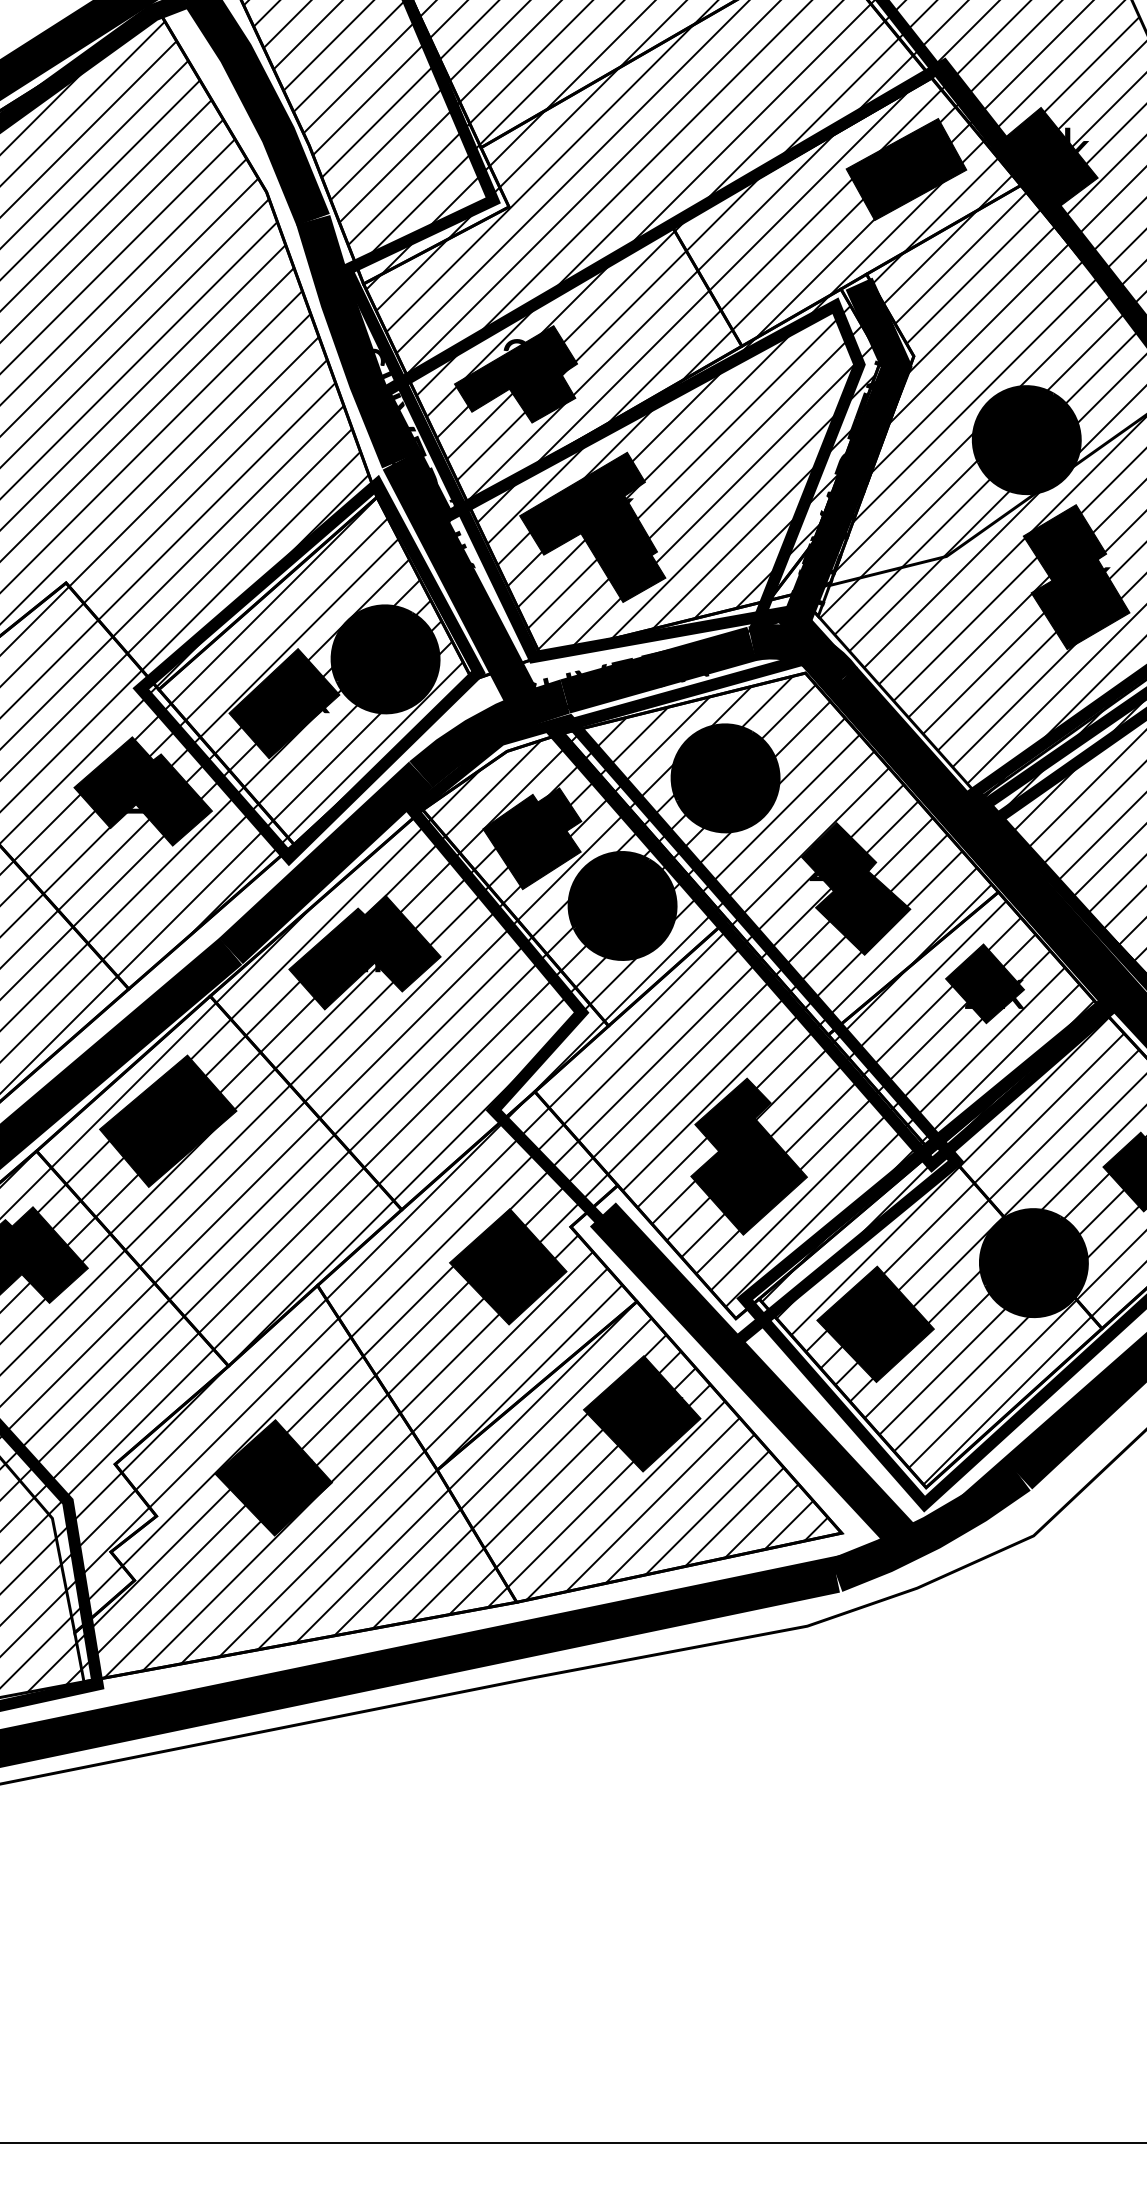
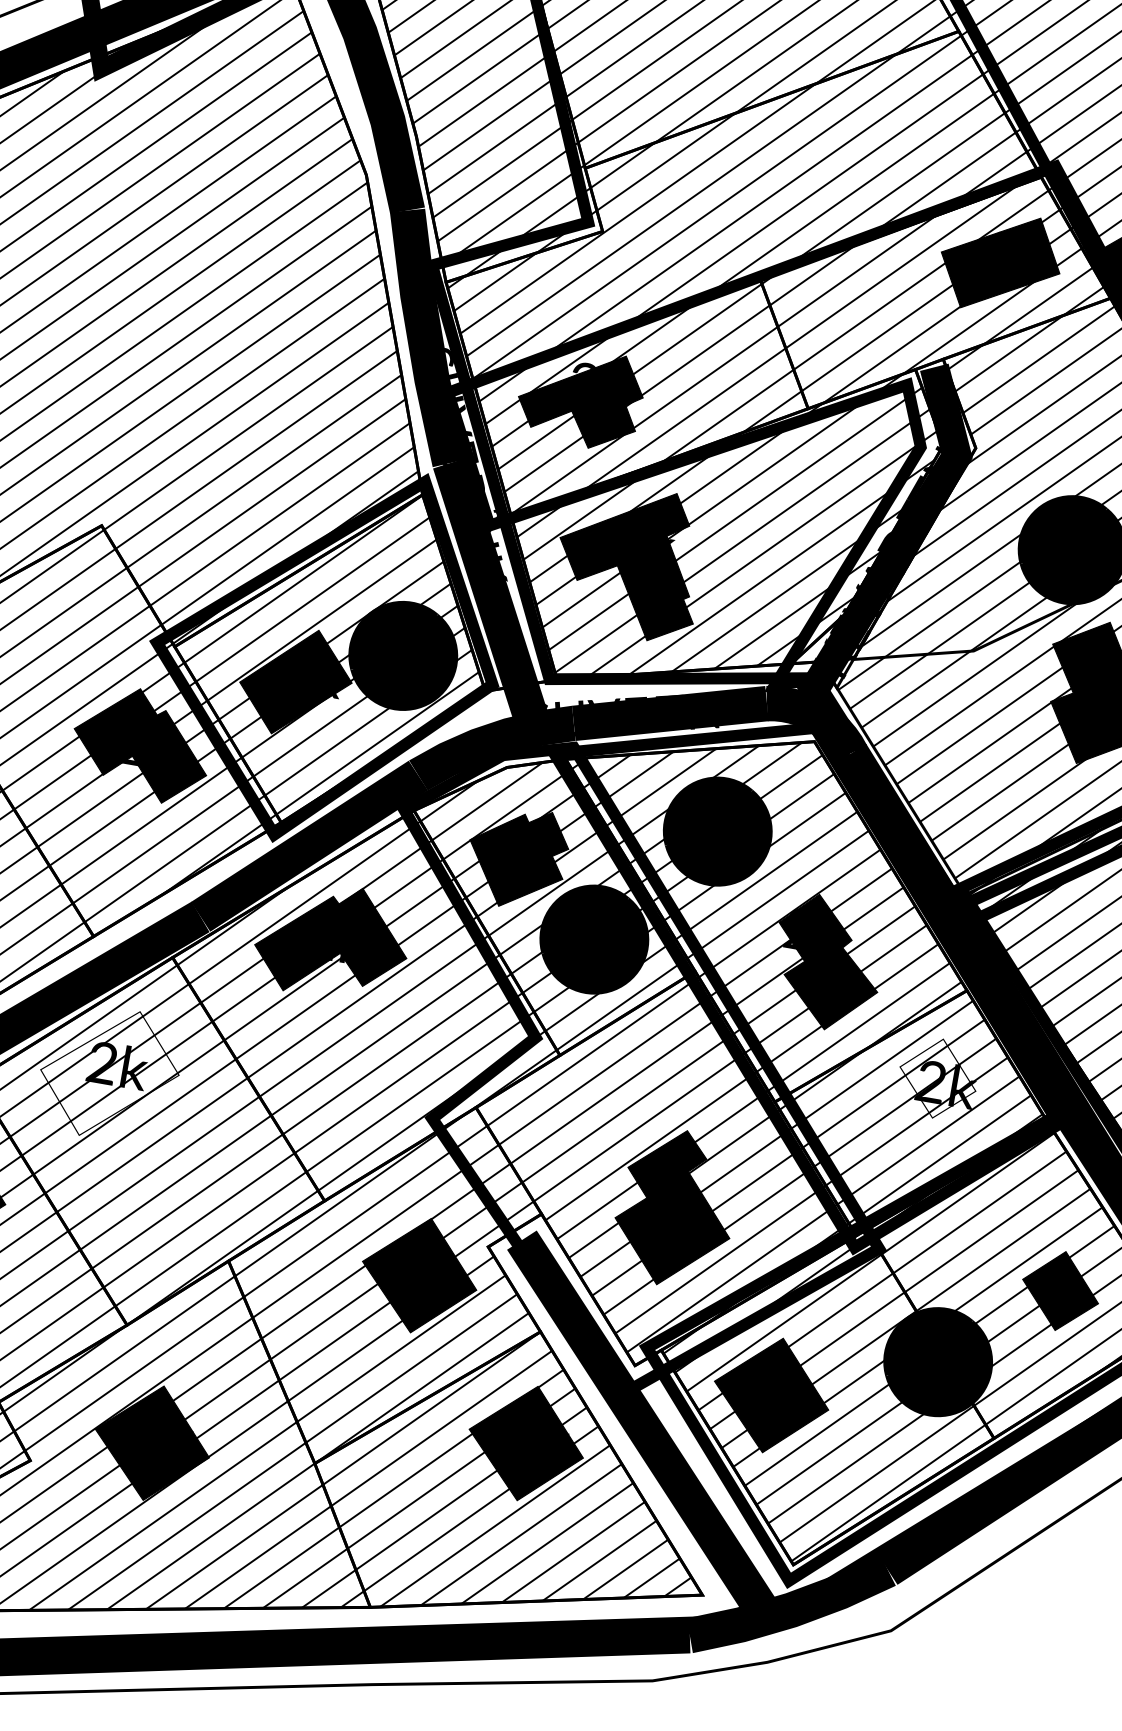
fill: (984, 983) -> (937, 1078), removed
fill: (167, 1121) -> (108, 1073), removed

